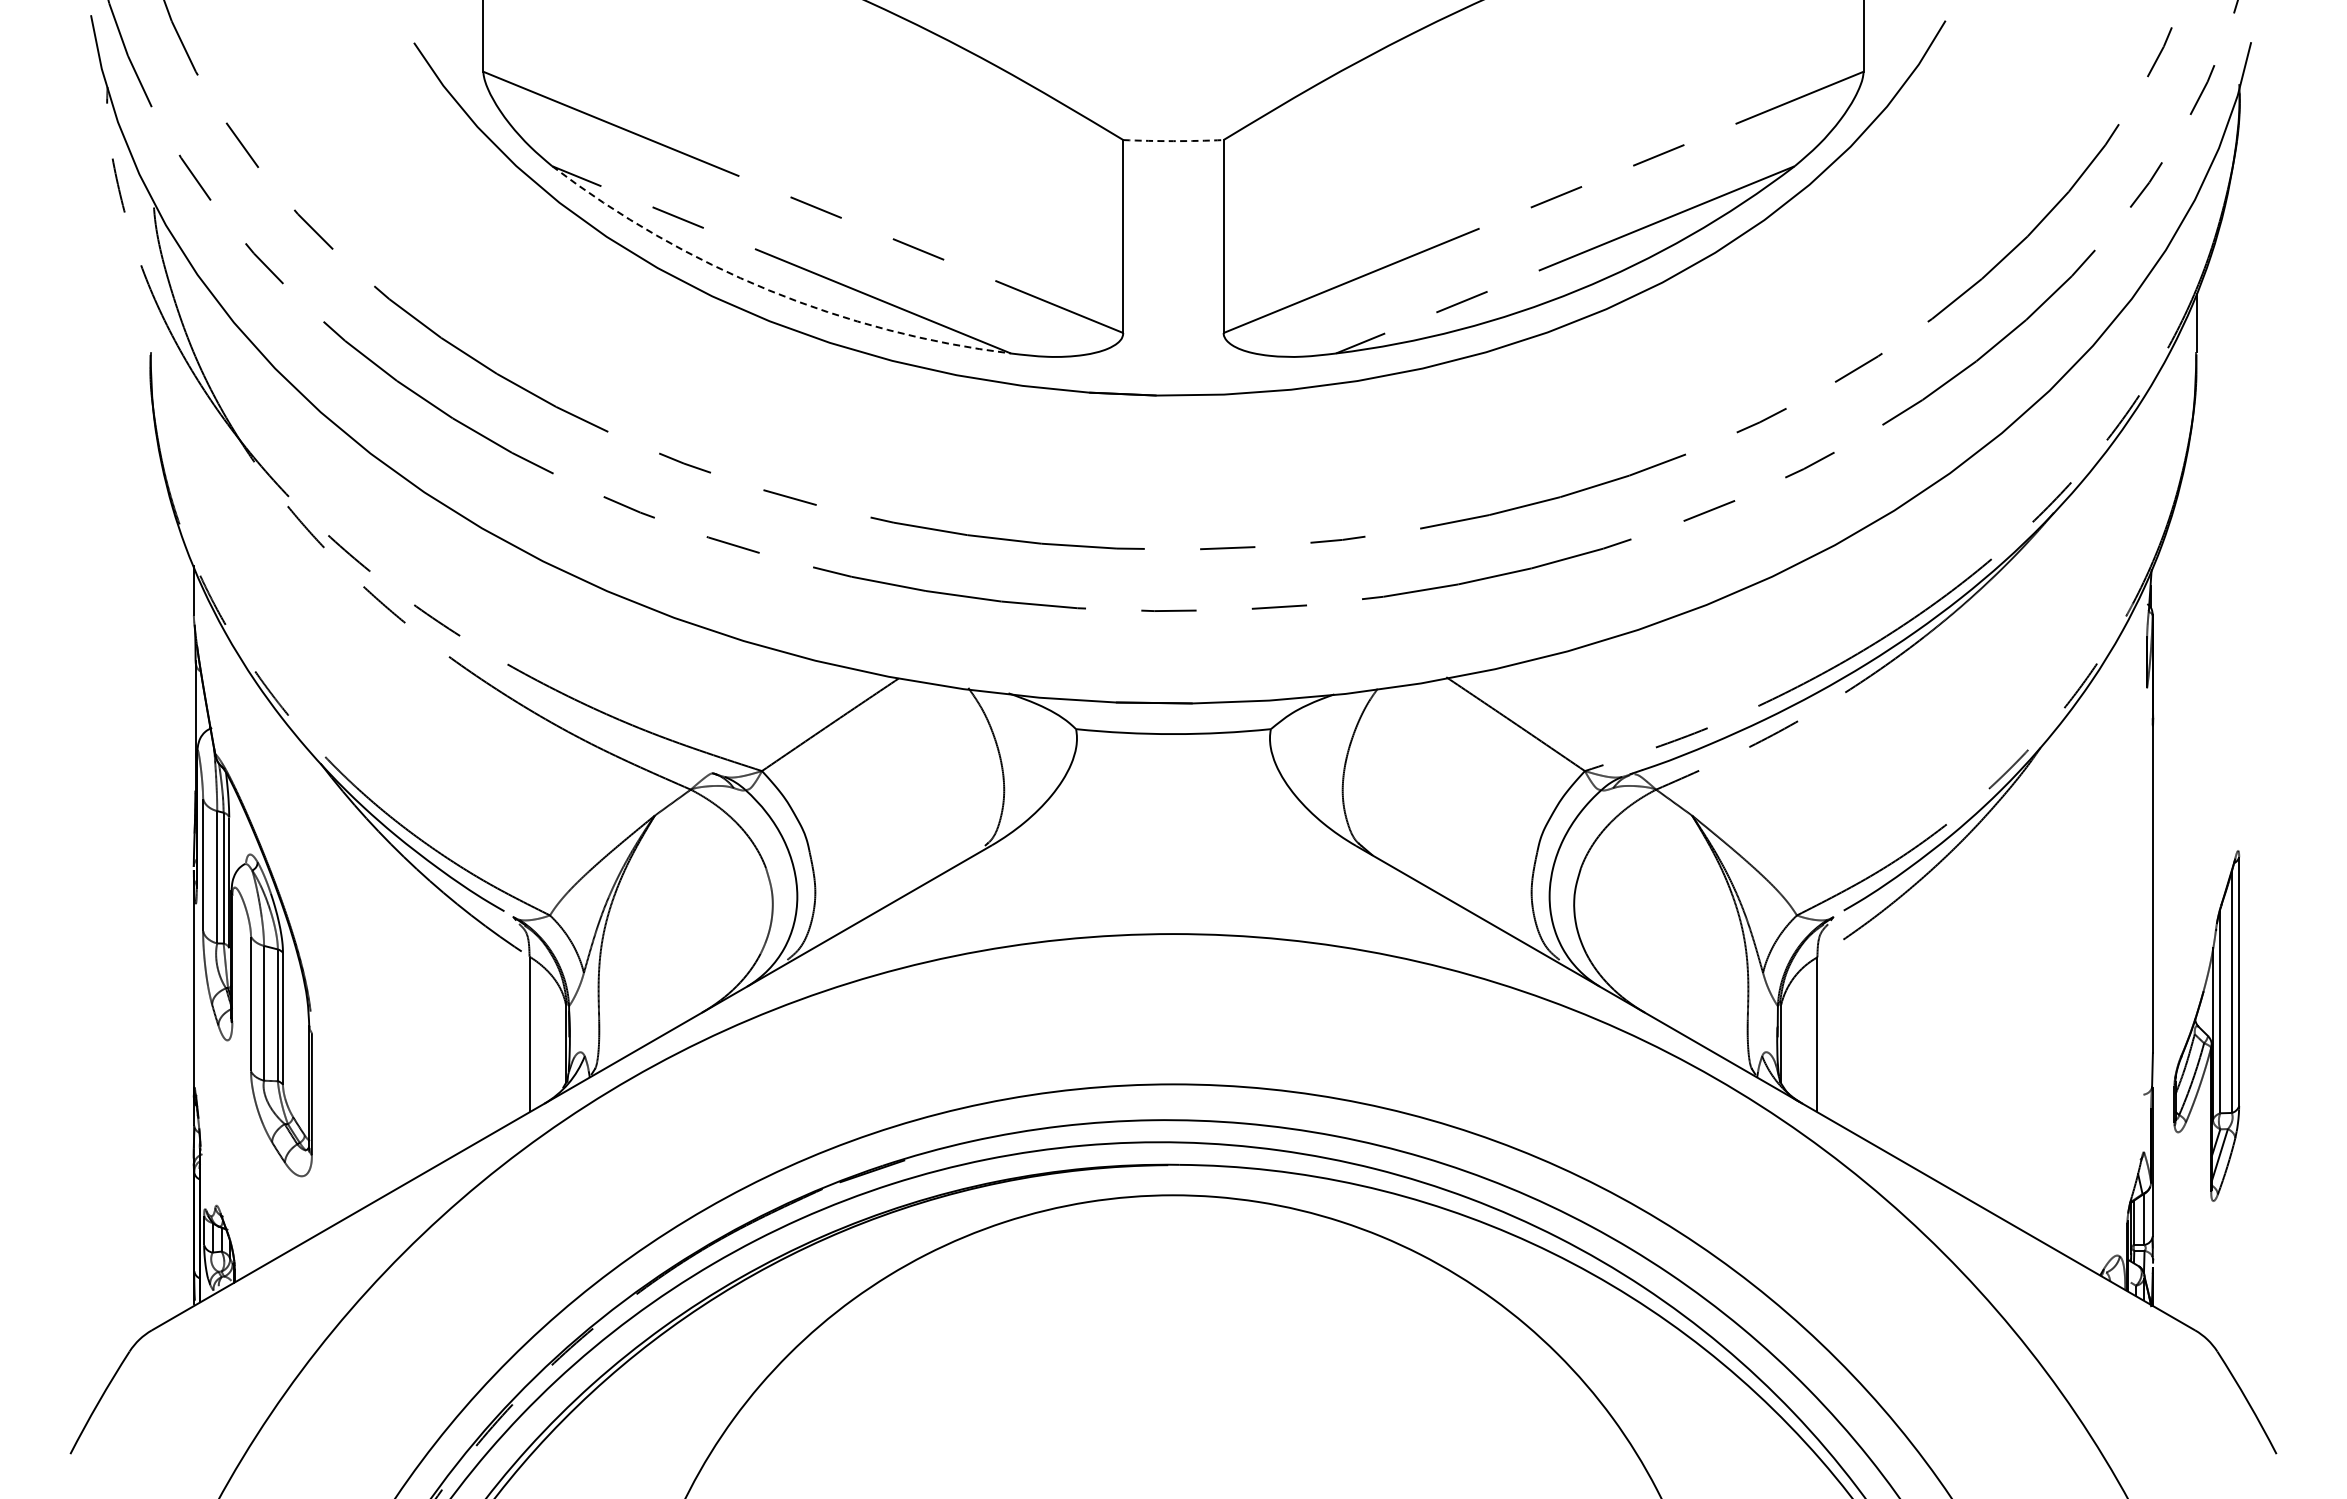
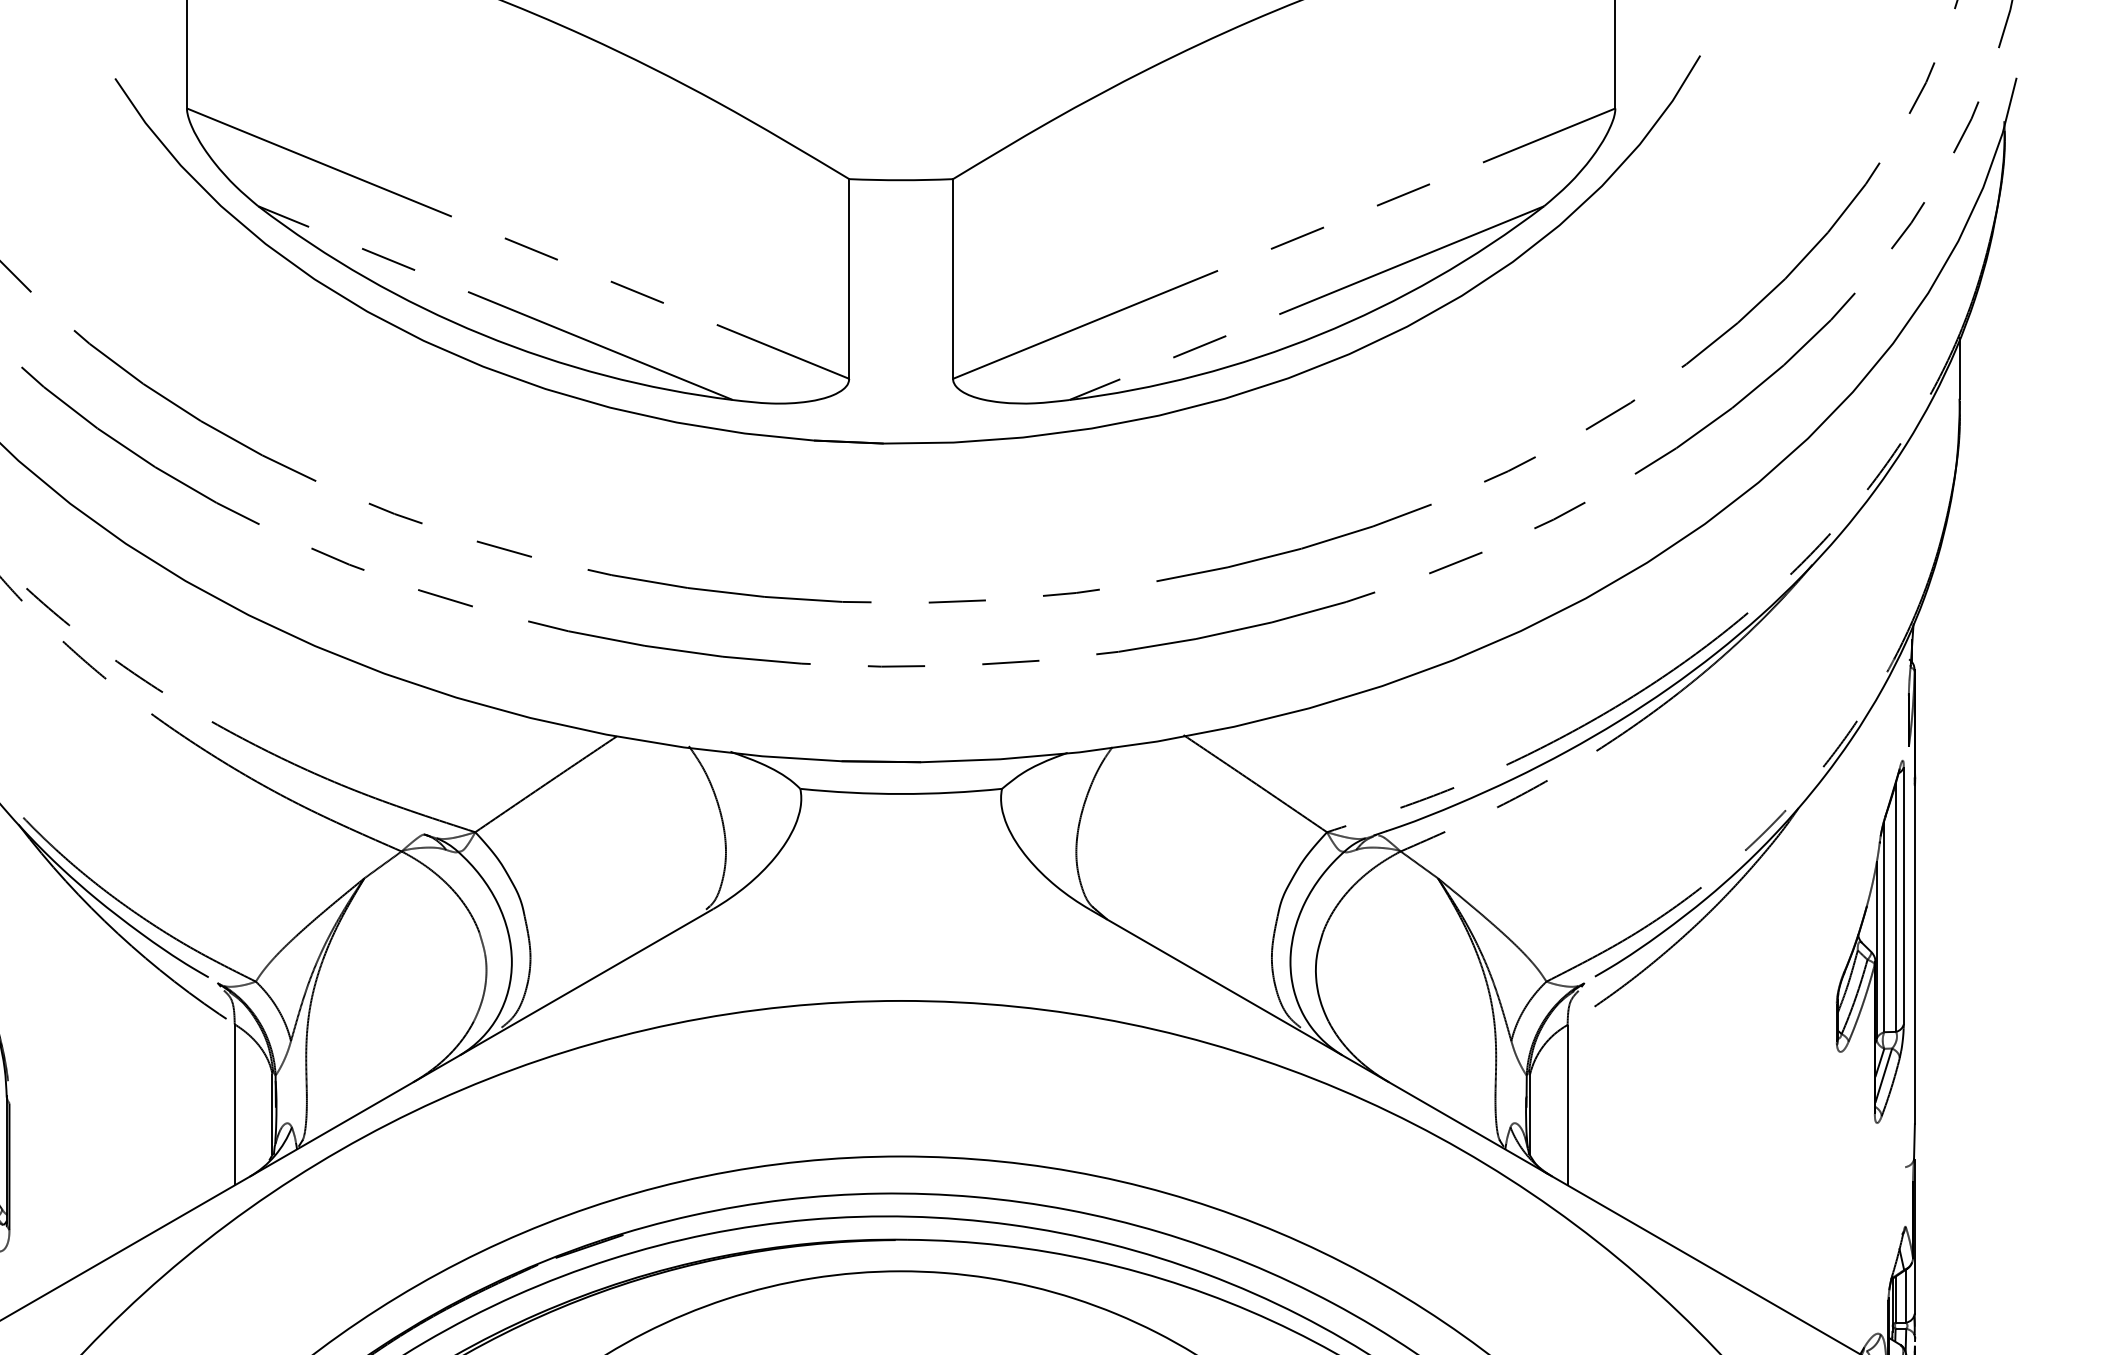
arc: (1173, 141) -> (901, 180), dashed -> solid
arc: (769, 290) -> (483, 334), dashed -> solid
part: (2206, 1025) -> (1869, 941), moved

